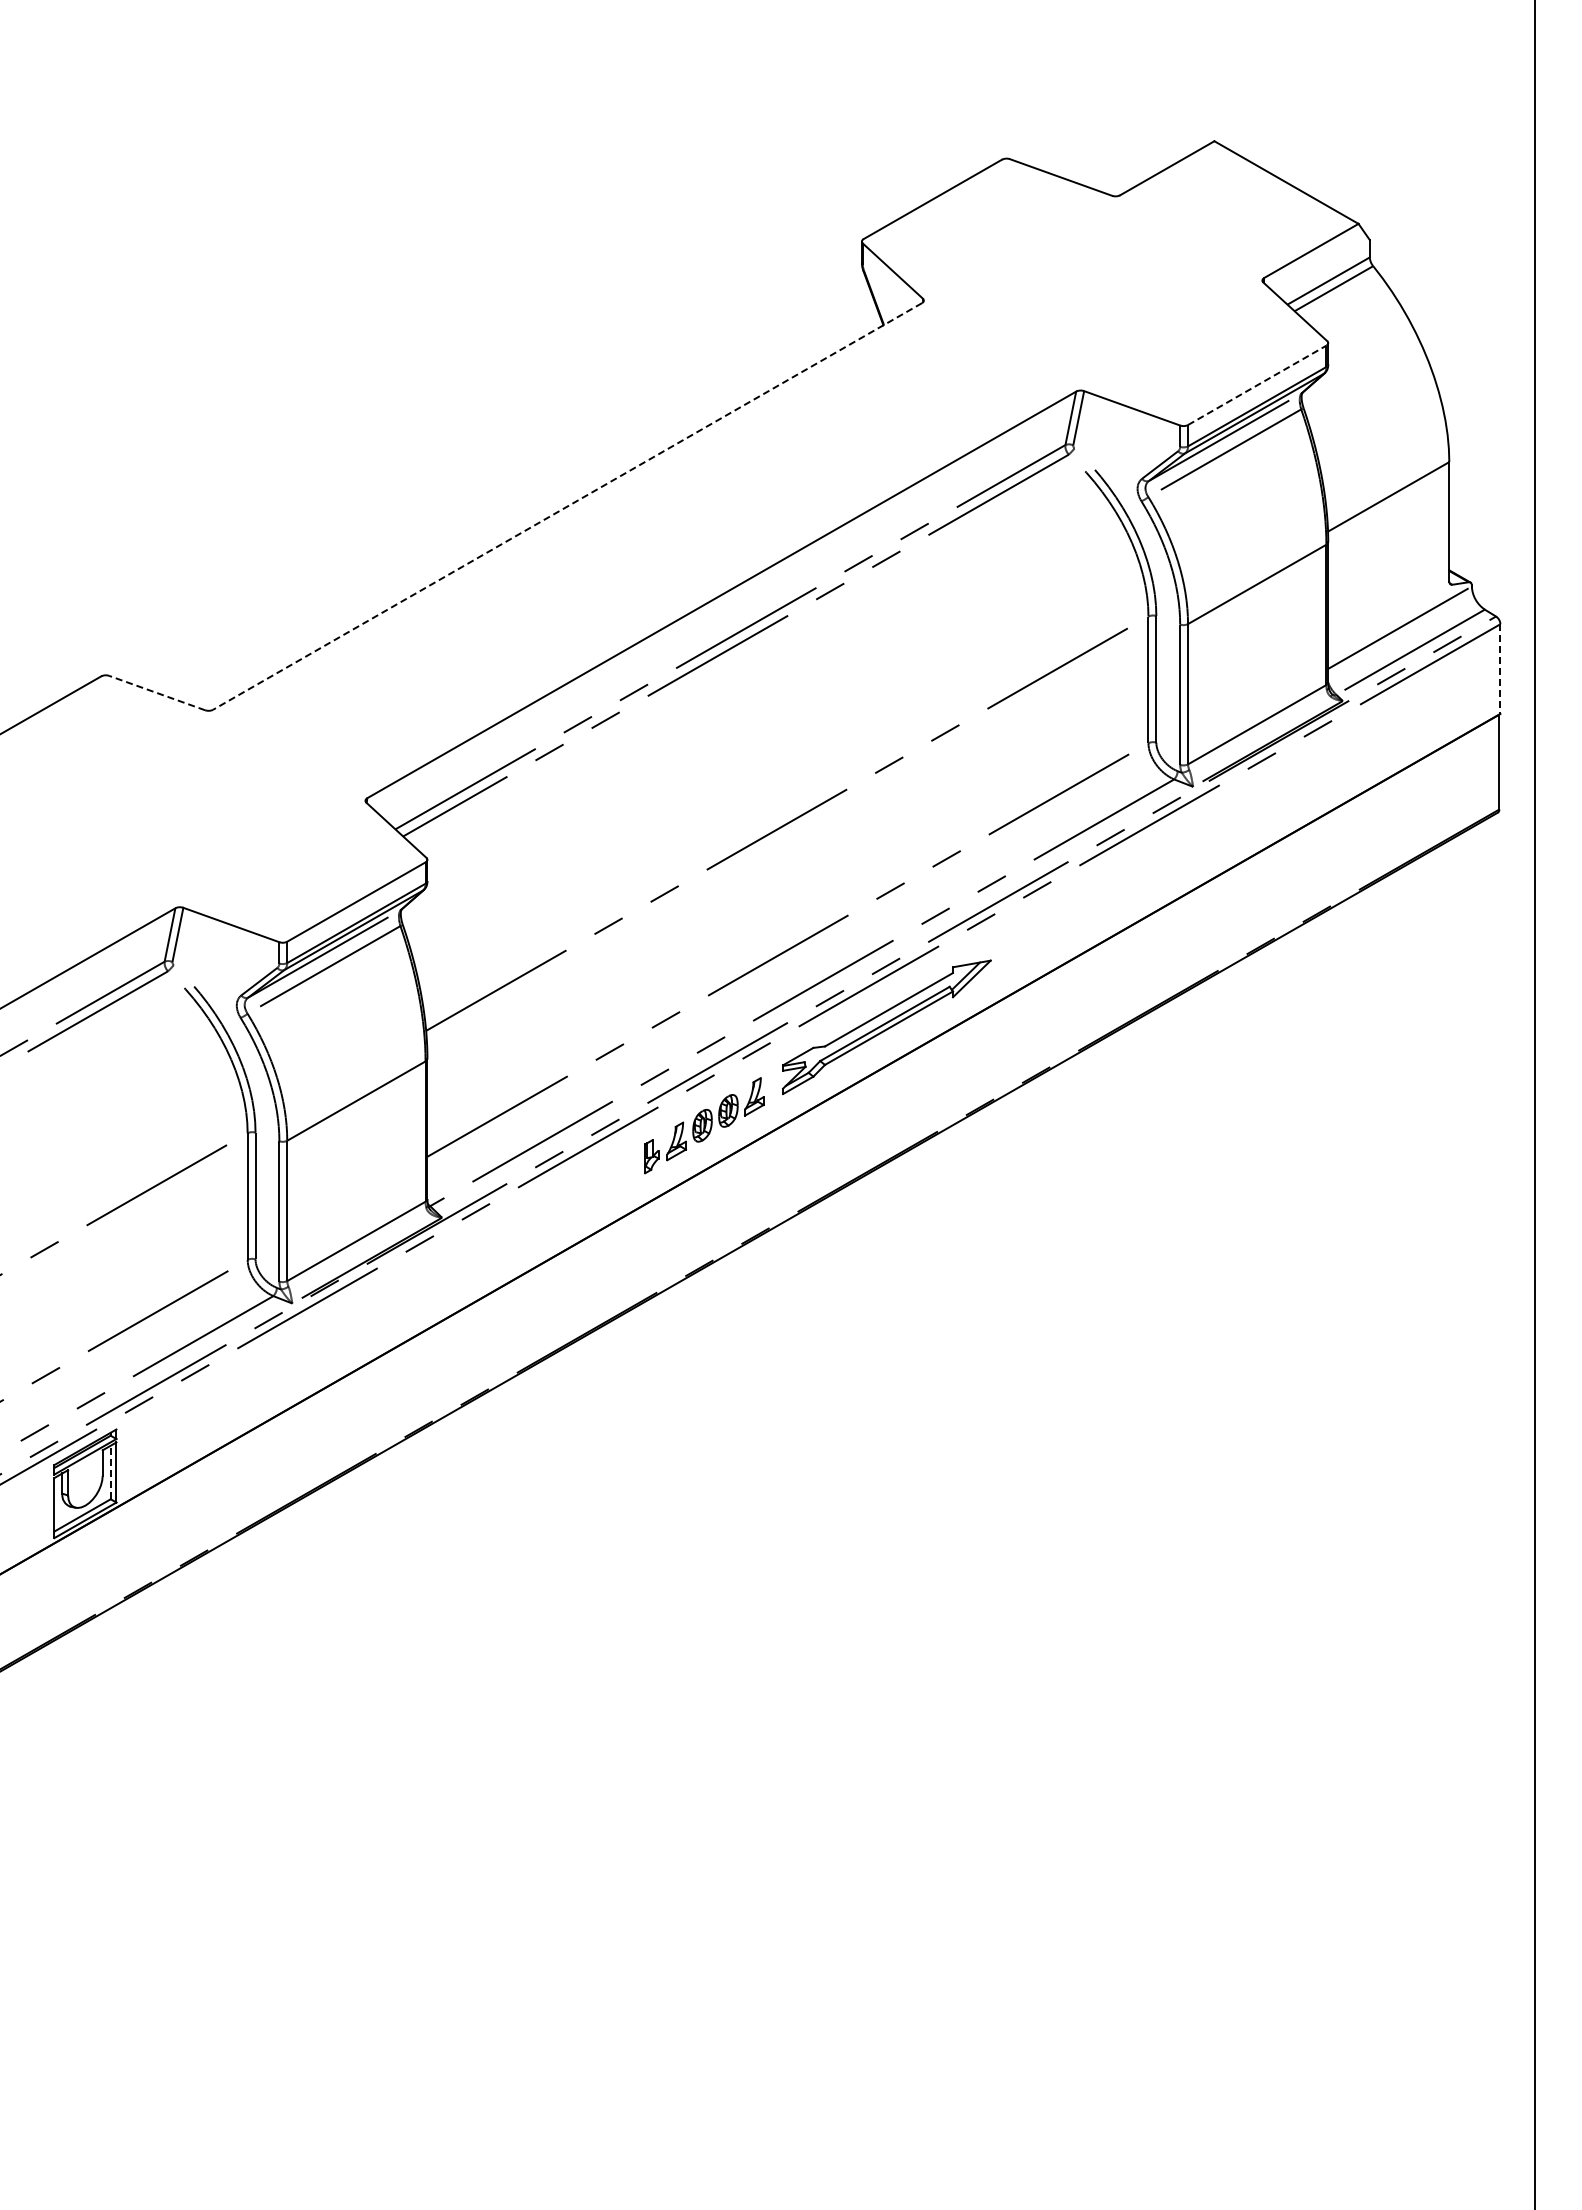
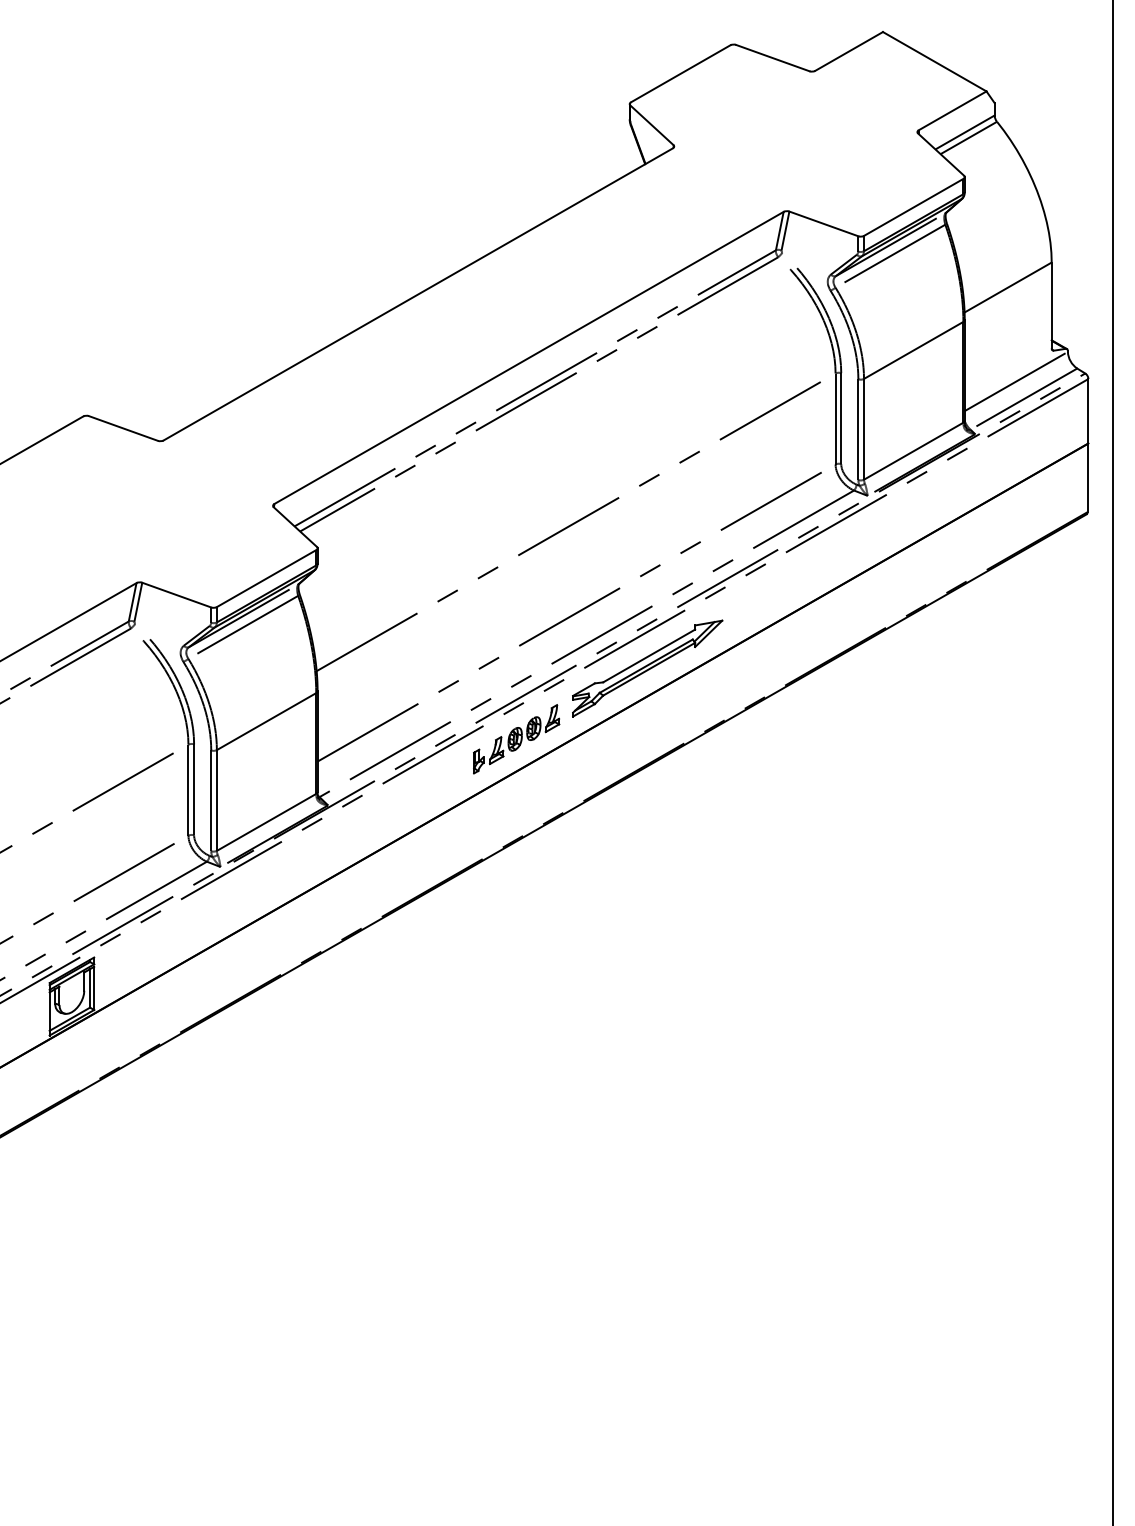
line: (1257, 385) -> (913, 207), dashed -> solid
line: (567, 506) -> (418, 294), dashed -> solid
line: (1500, 669) -> (1088, 411), dashed -> solid
line: (156, 692) -> (122, 428), dashed -> solid
line: (110, 1472) -> (89, 988), dashed -> solid

